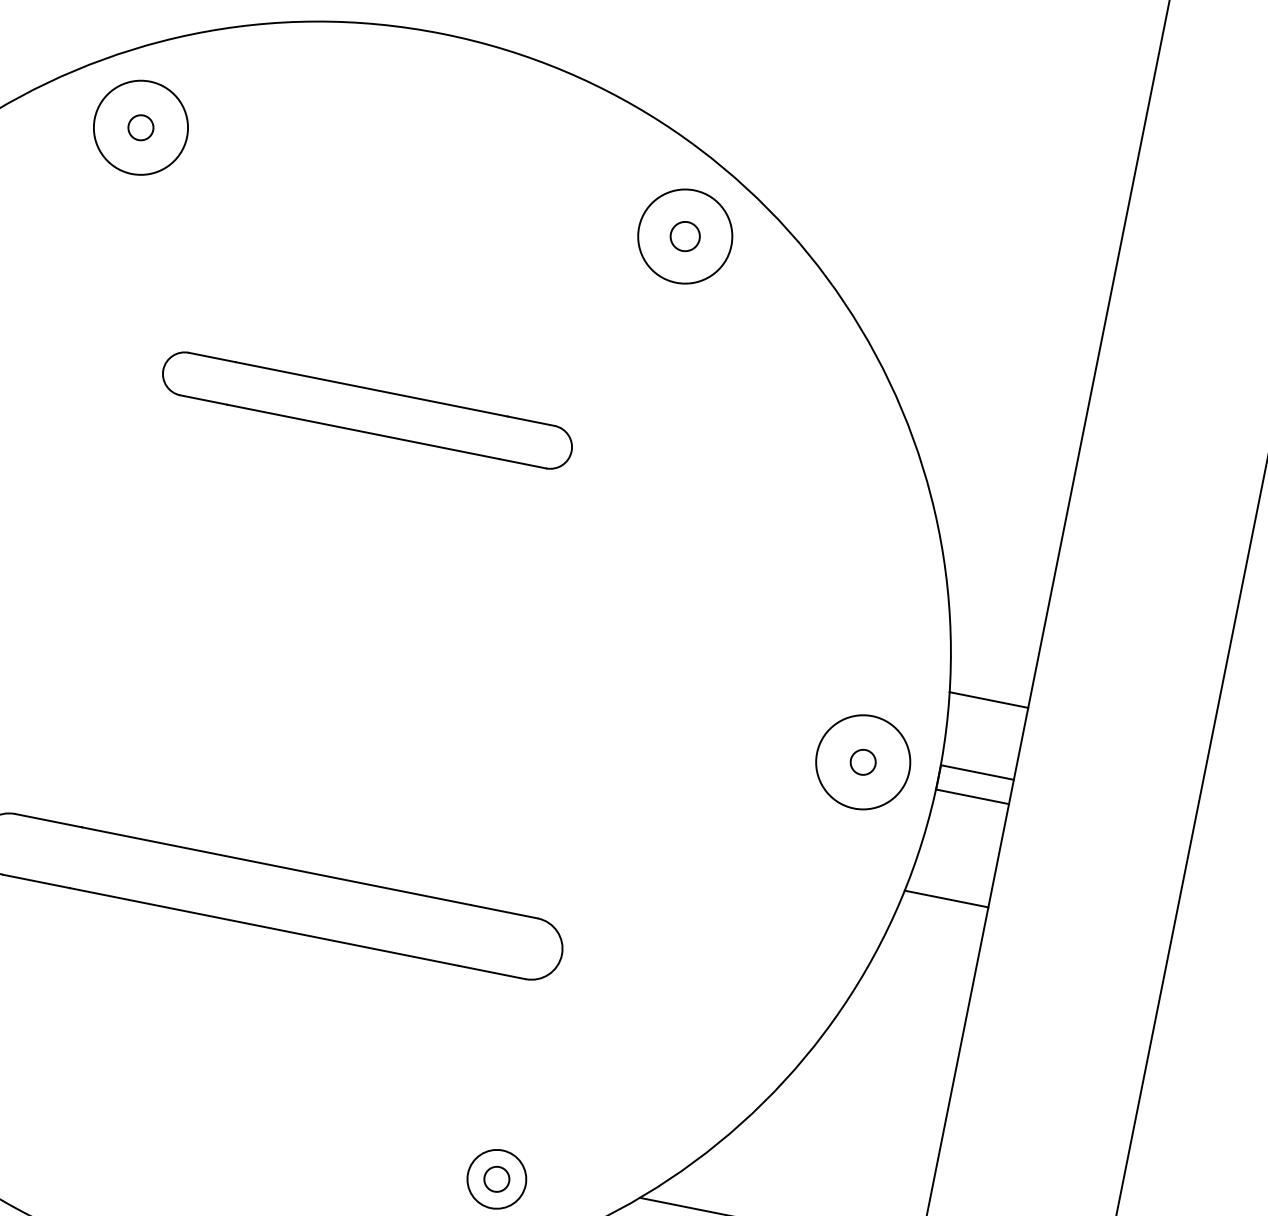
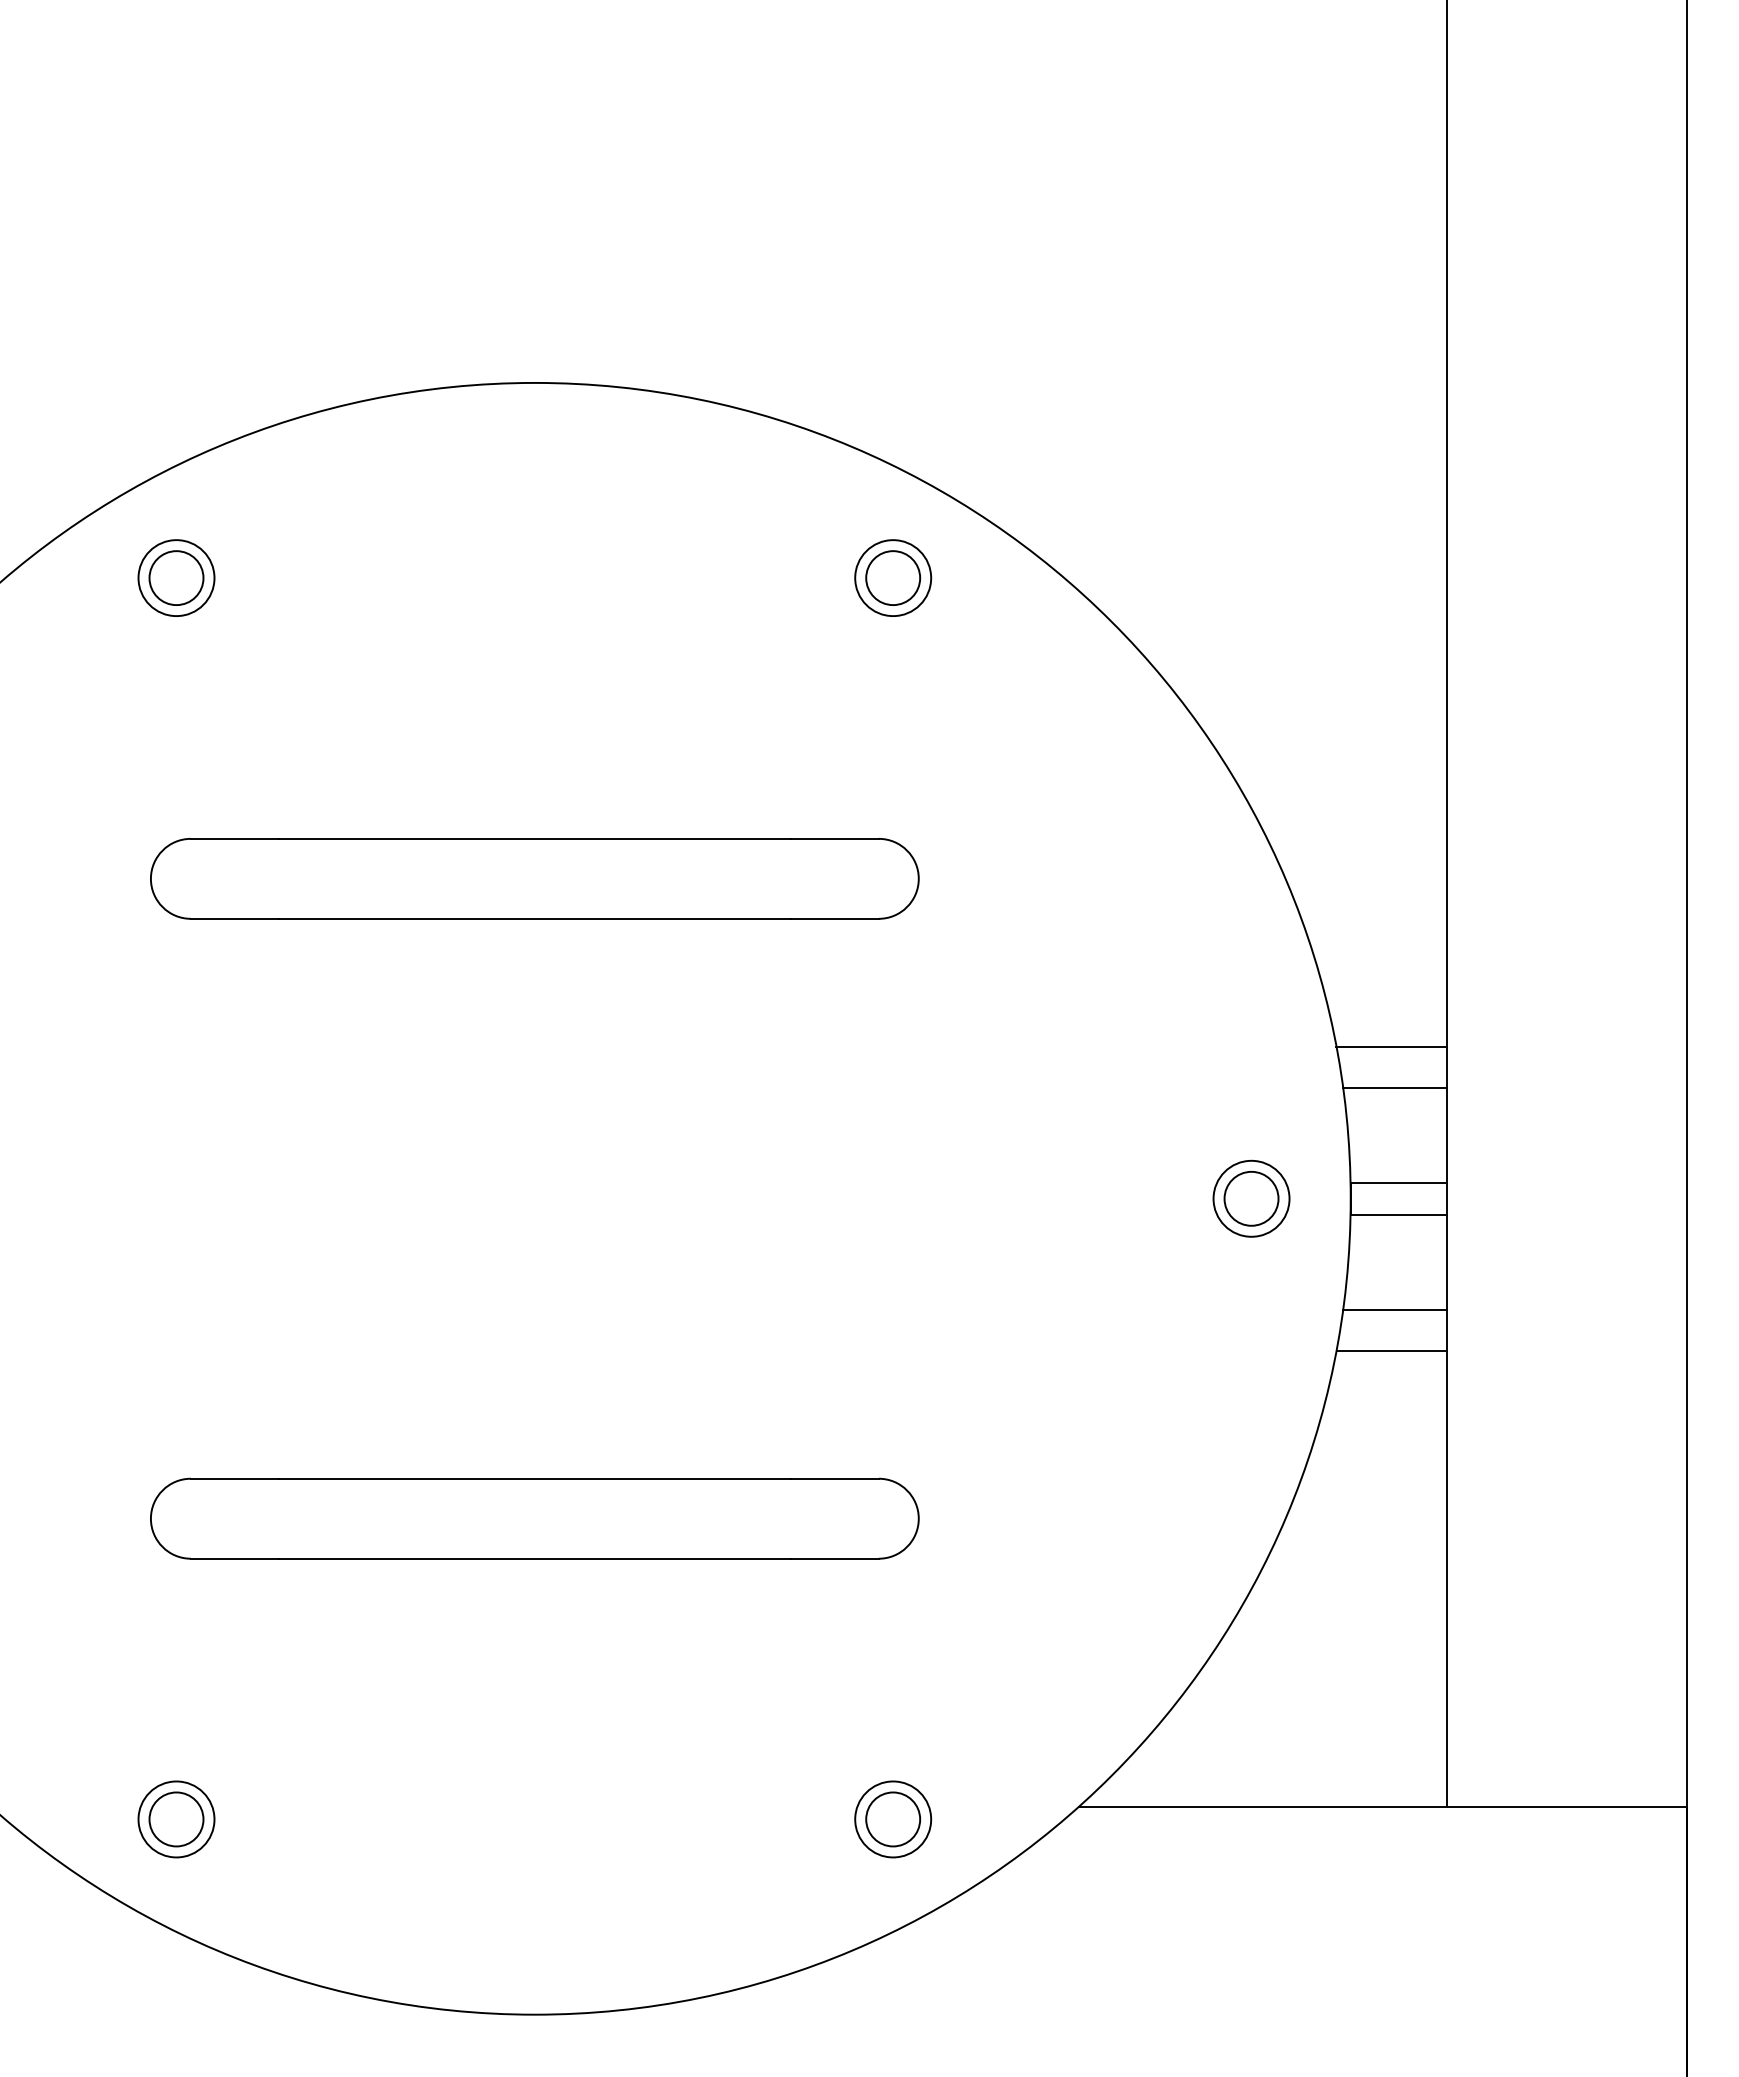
circle: (140, 128) -> (176, 578), size x0.62
circle: (140, 128) -> (176, 578), size x1.67
circle: (685, 236) -> (893, 578), size x0.62
circle: (685, 236) -> (893, 578), size x1.43
part: (367, 410) -> (534, 878), size x1.43
line: (992, 667) -> (1391, 1046), added
circle: (863, 762) -> (1251, 1198), size x0.62
circle: (863, 762) -> (1251, 1198), size x1.67
line: (955, 868) -> (1394, 1309), added
circle: (497, 1179) -> (893, 1819), size x1.67

